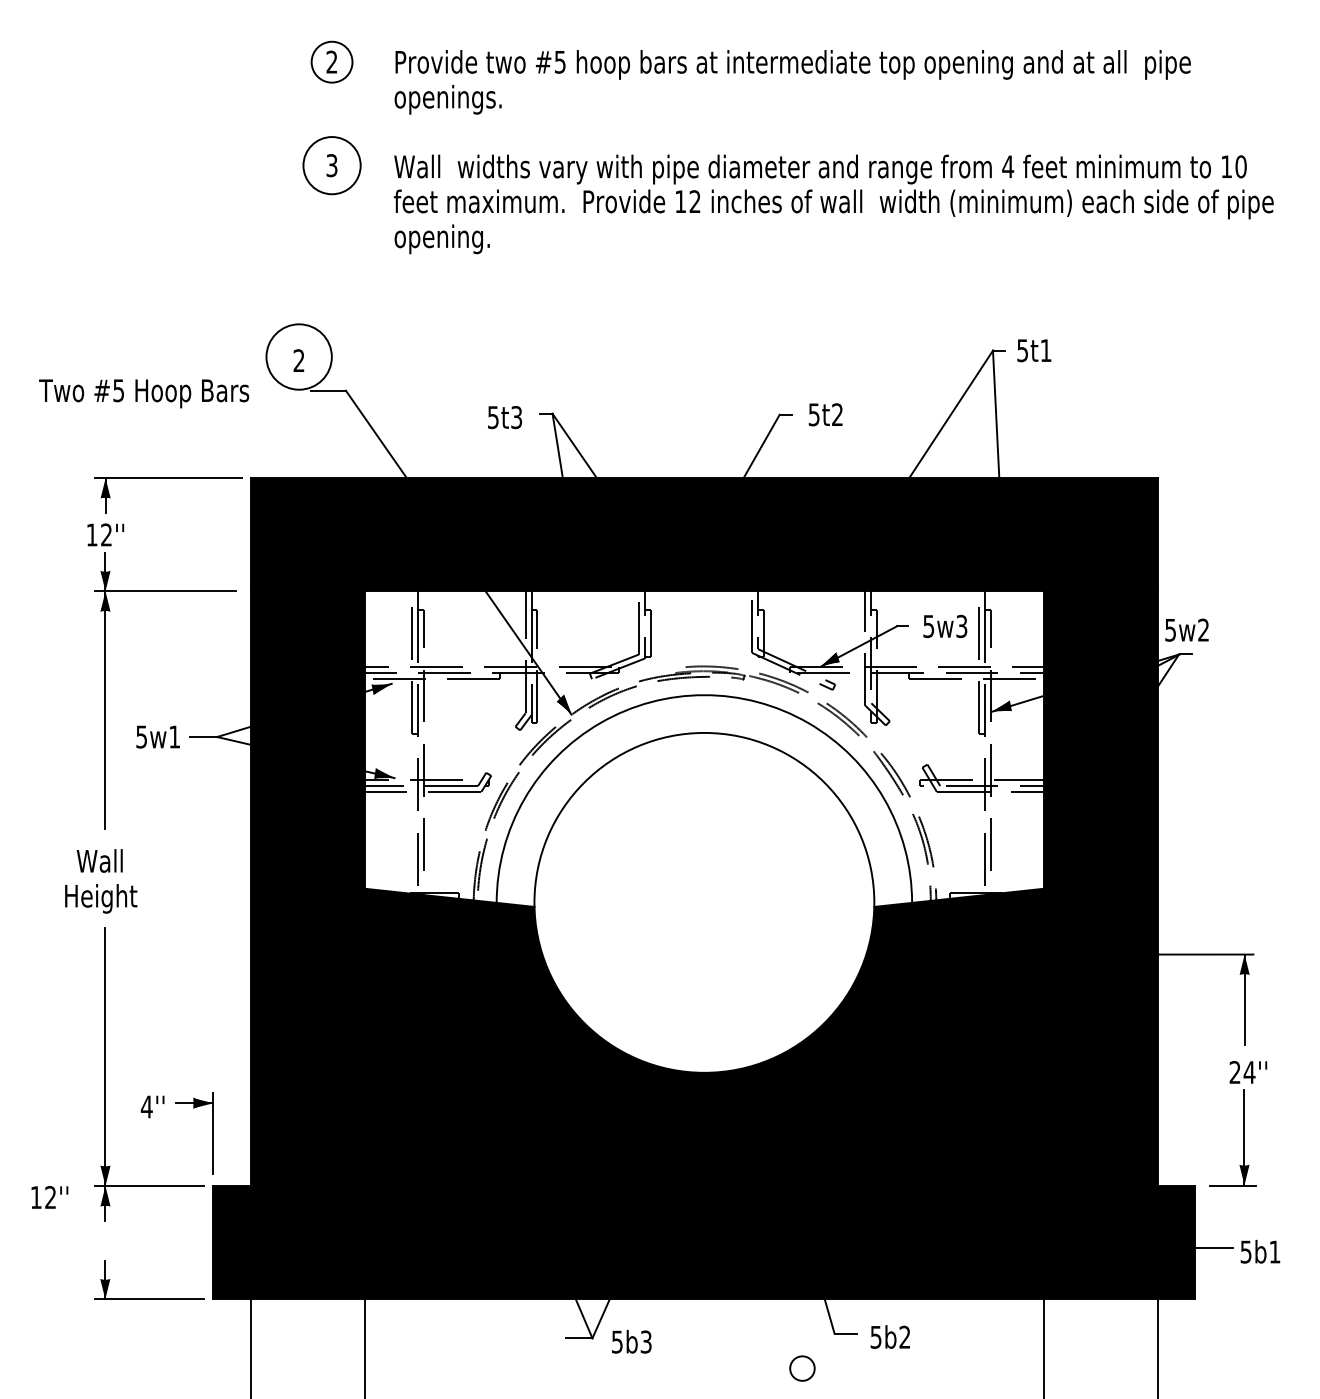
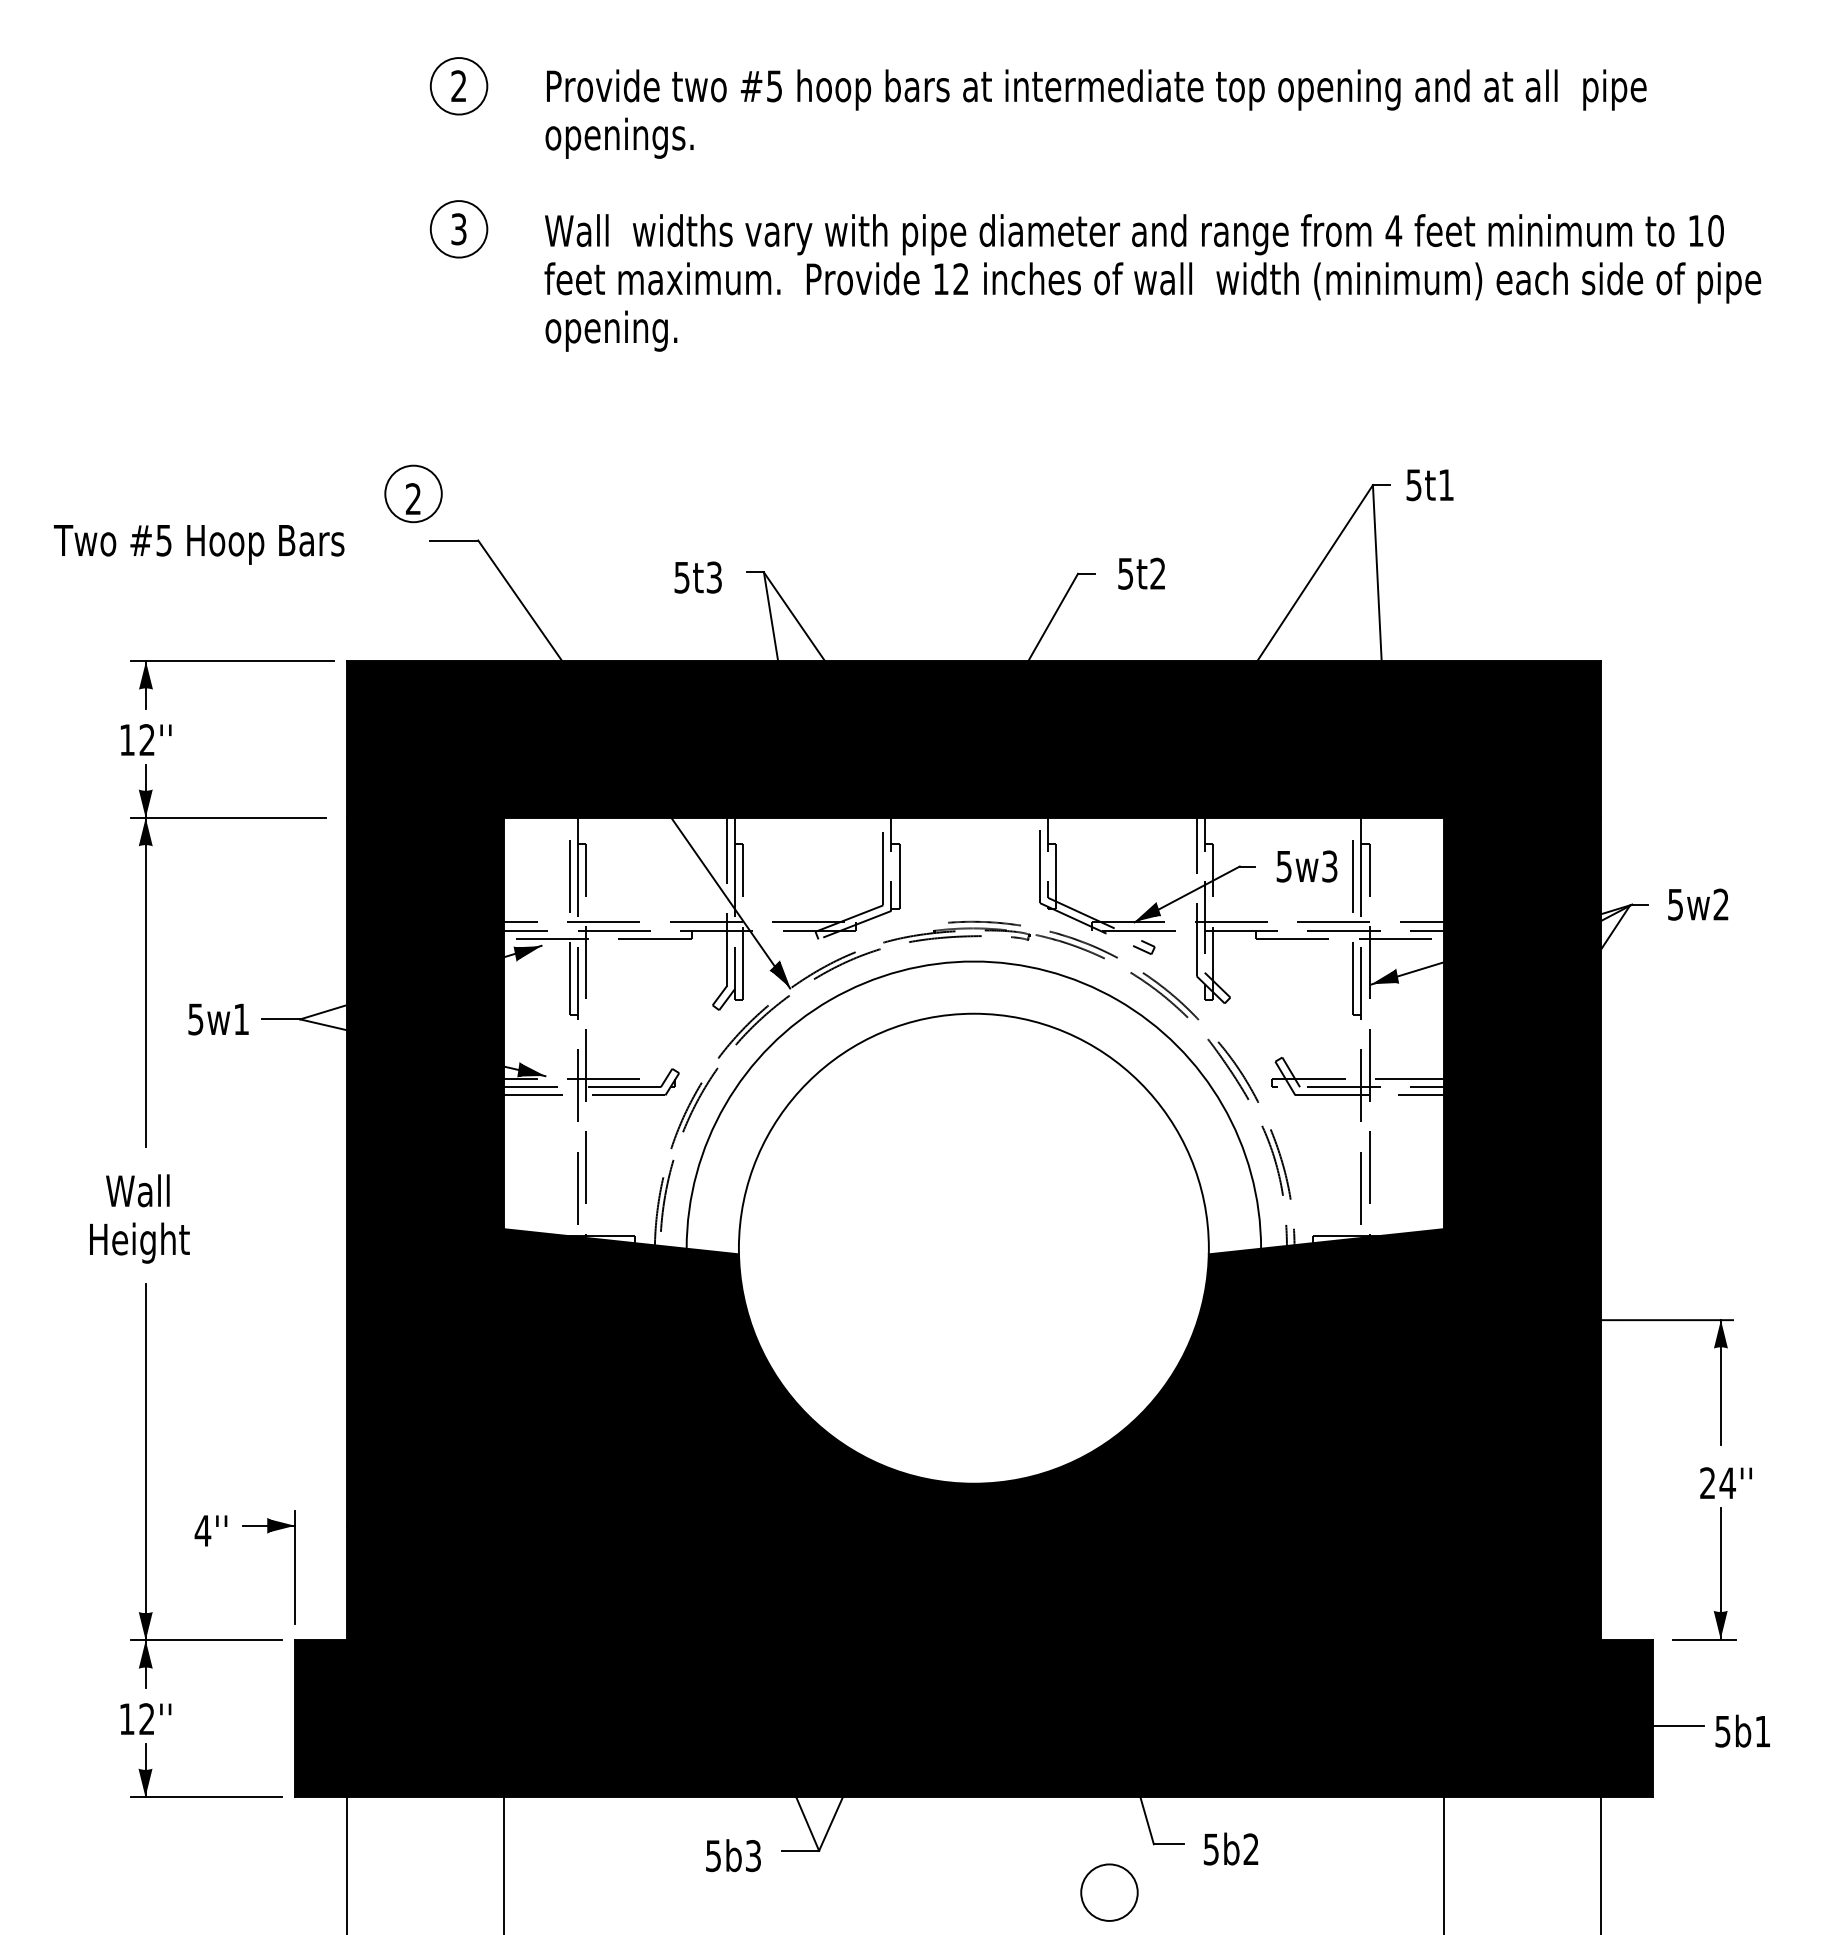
circle: (331, 165) -> (458, 229), size x0.71
circle: (299, 356) -> (413, 493), size x0.62
text: (1187, 630) -> (1698, 904), moved
text: (49, 1197) -> (145, 1718), moved
text: (631, 1341) -> (733, 1855), moved
circle: (802, 1368) -> (1109, 1892), size x1.67

